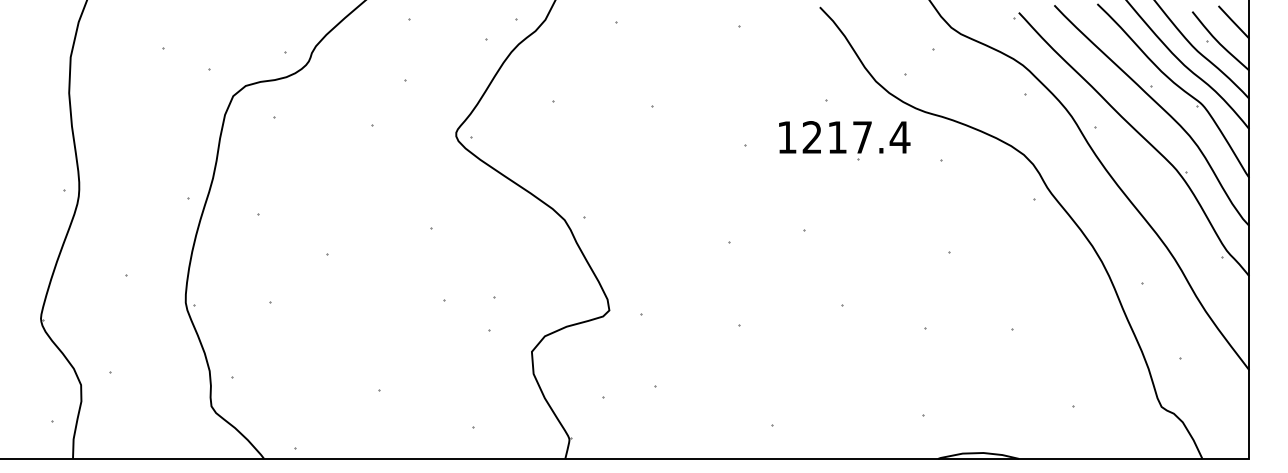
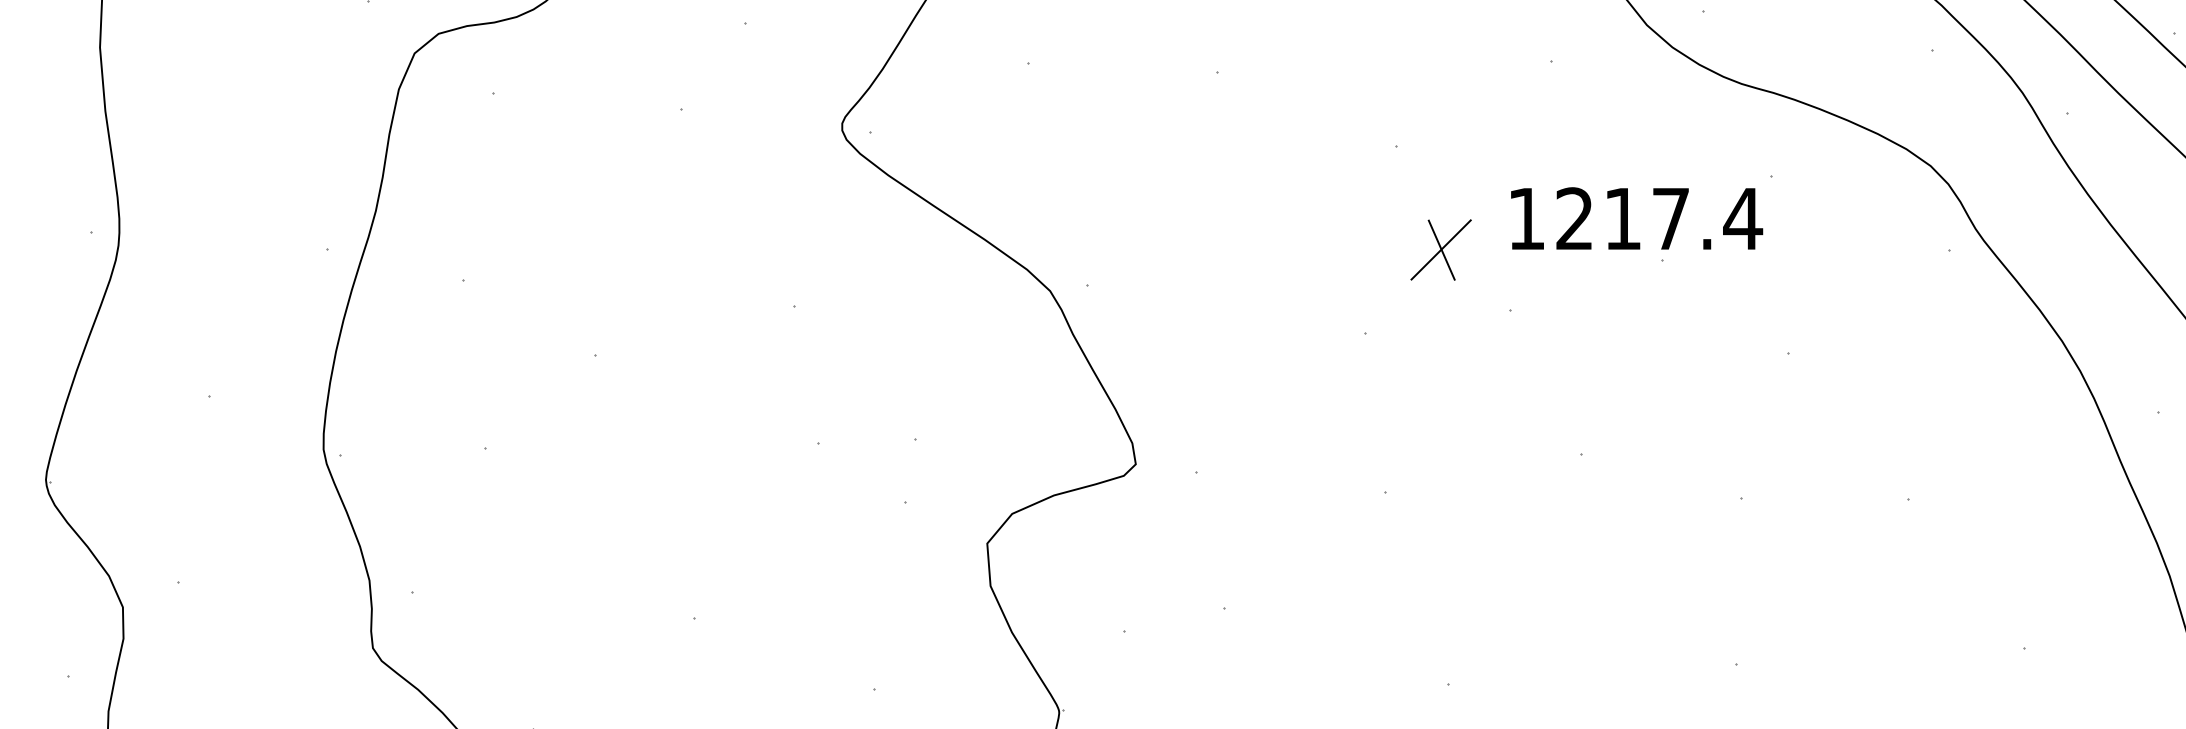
part: (844, 140) -> (1636, 224), moved
part: (768, 198) -> (1440, 249), added

